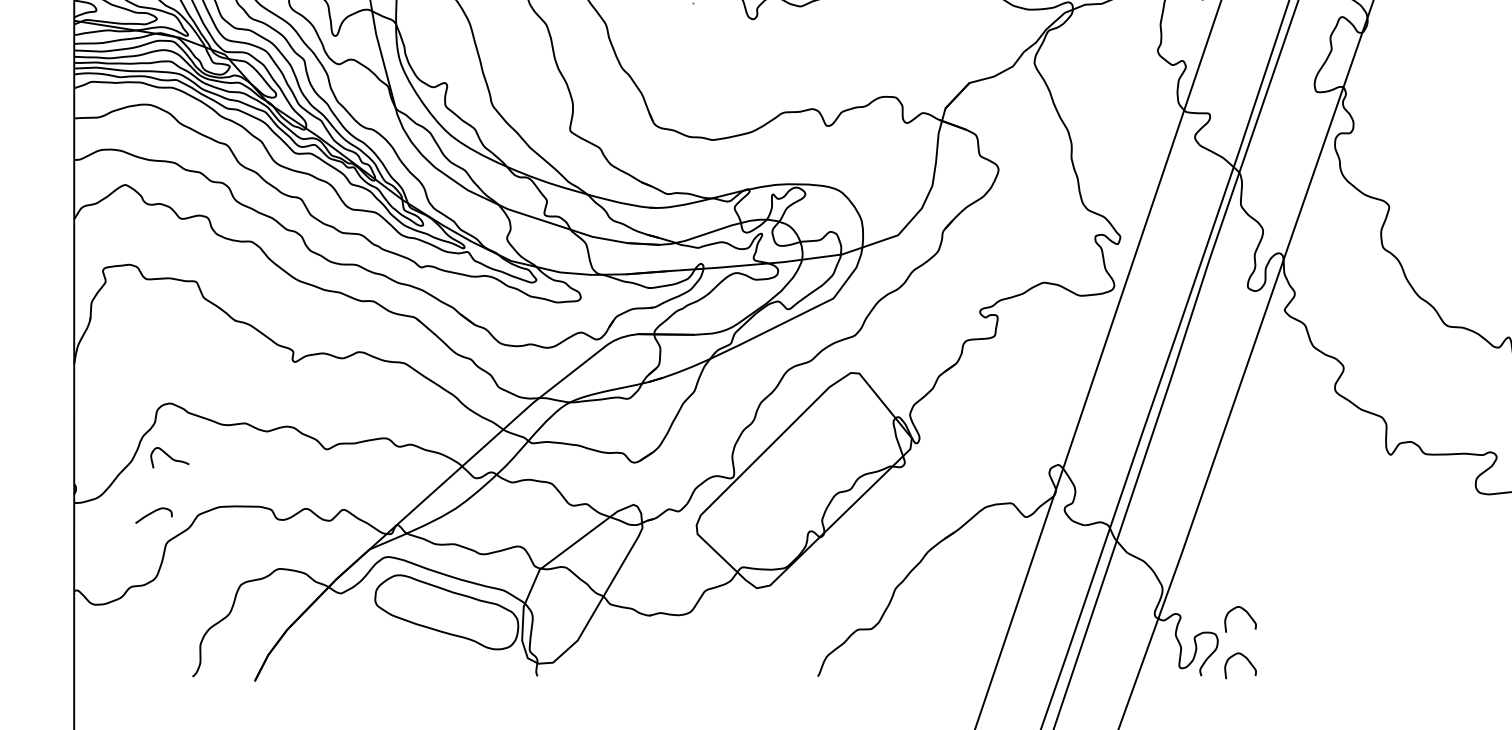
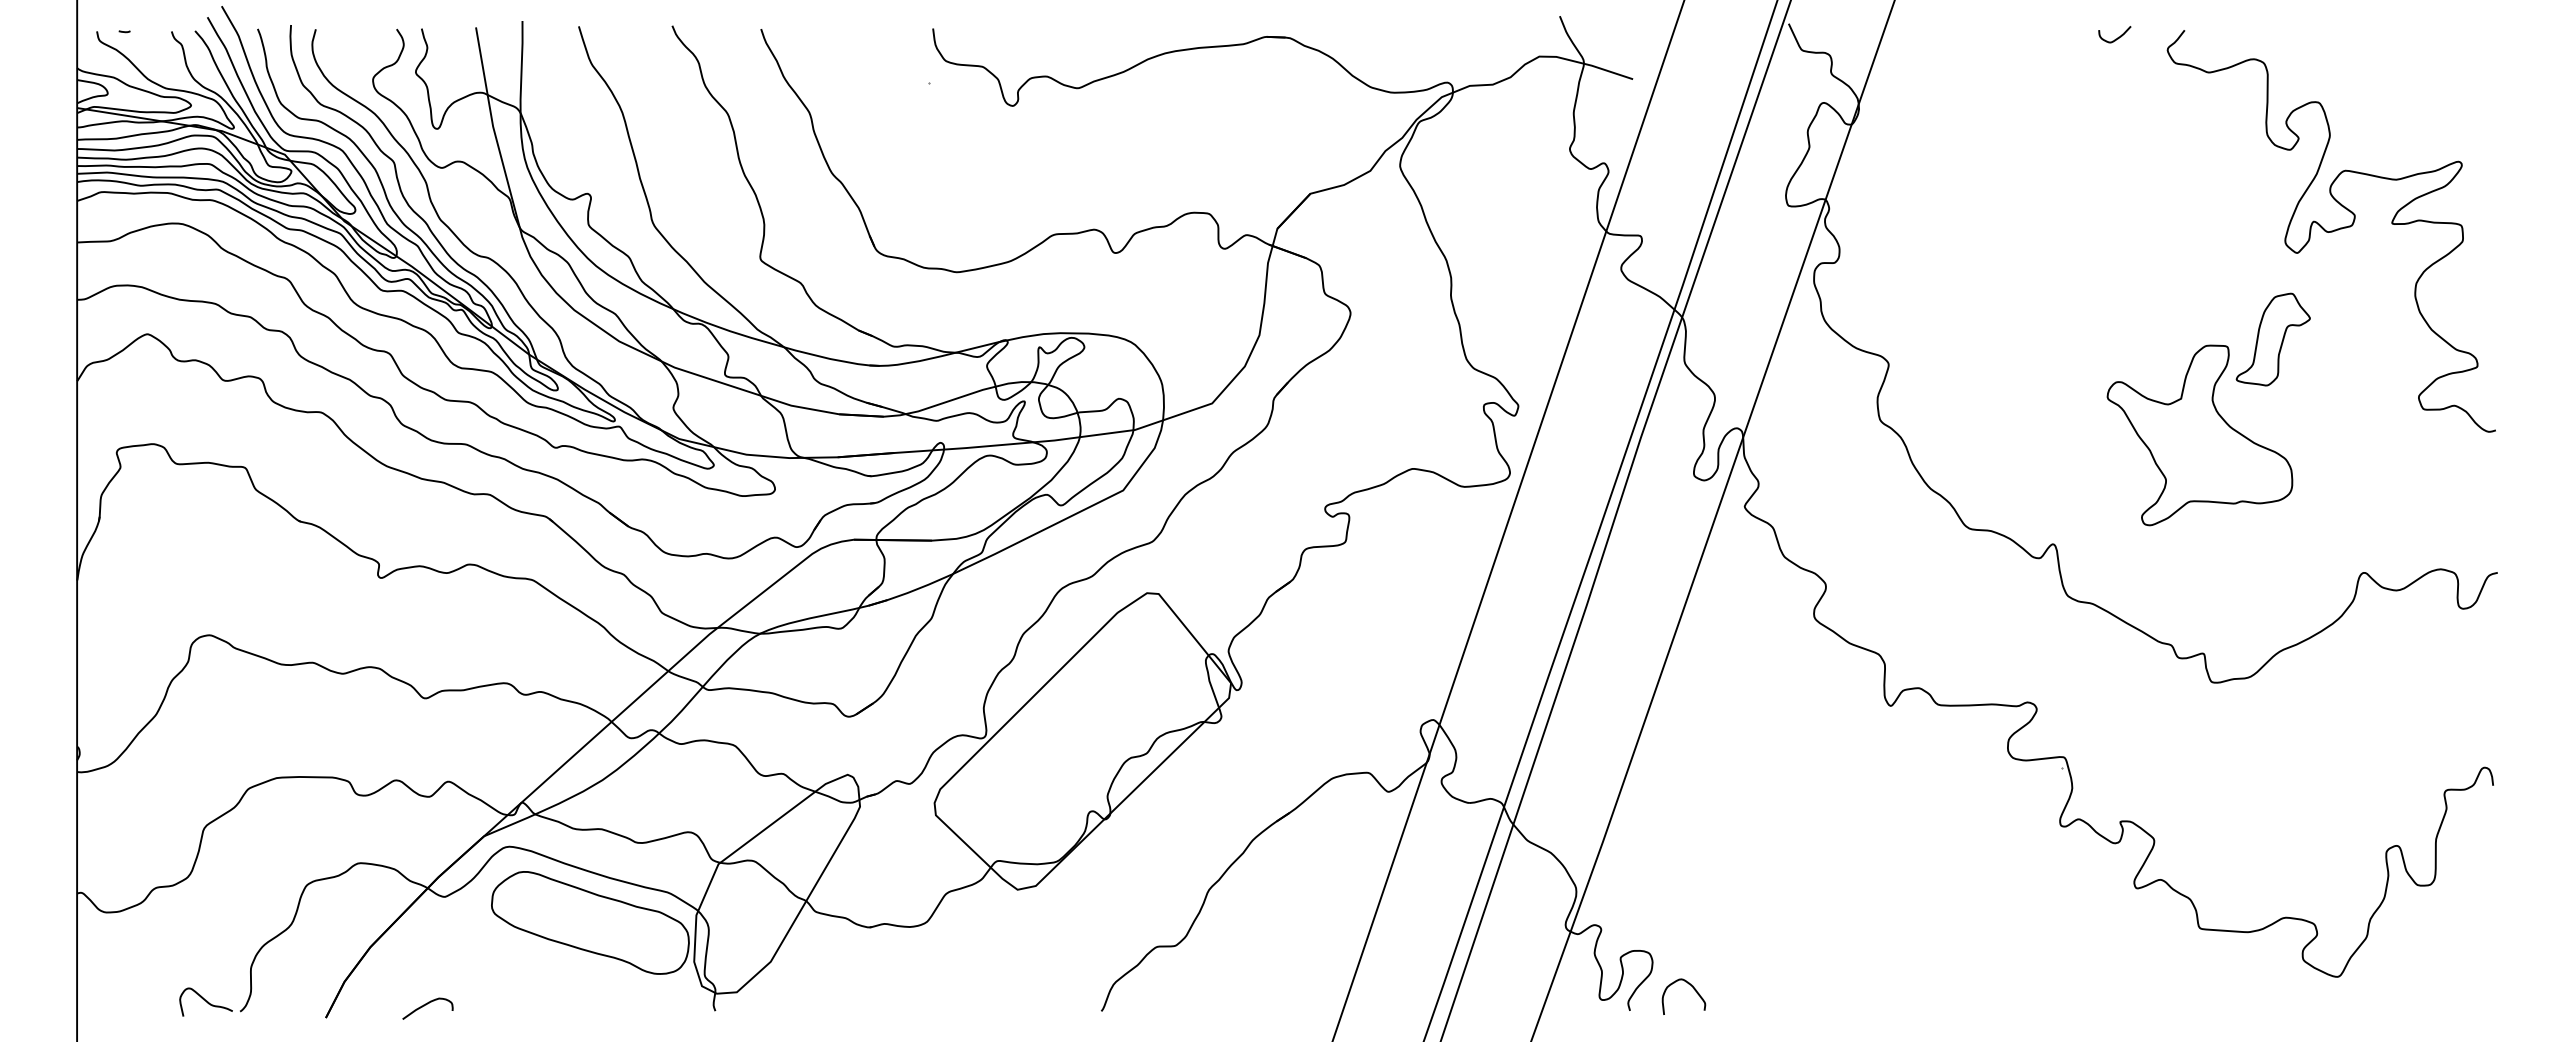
curve: (169, 457) -> (205, 1001), moved
curve: (152, 513) -> (426, 1005), moved
curve: (1247, 614) -> (1693, 925), removed

